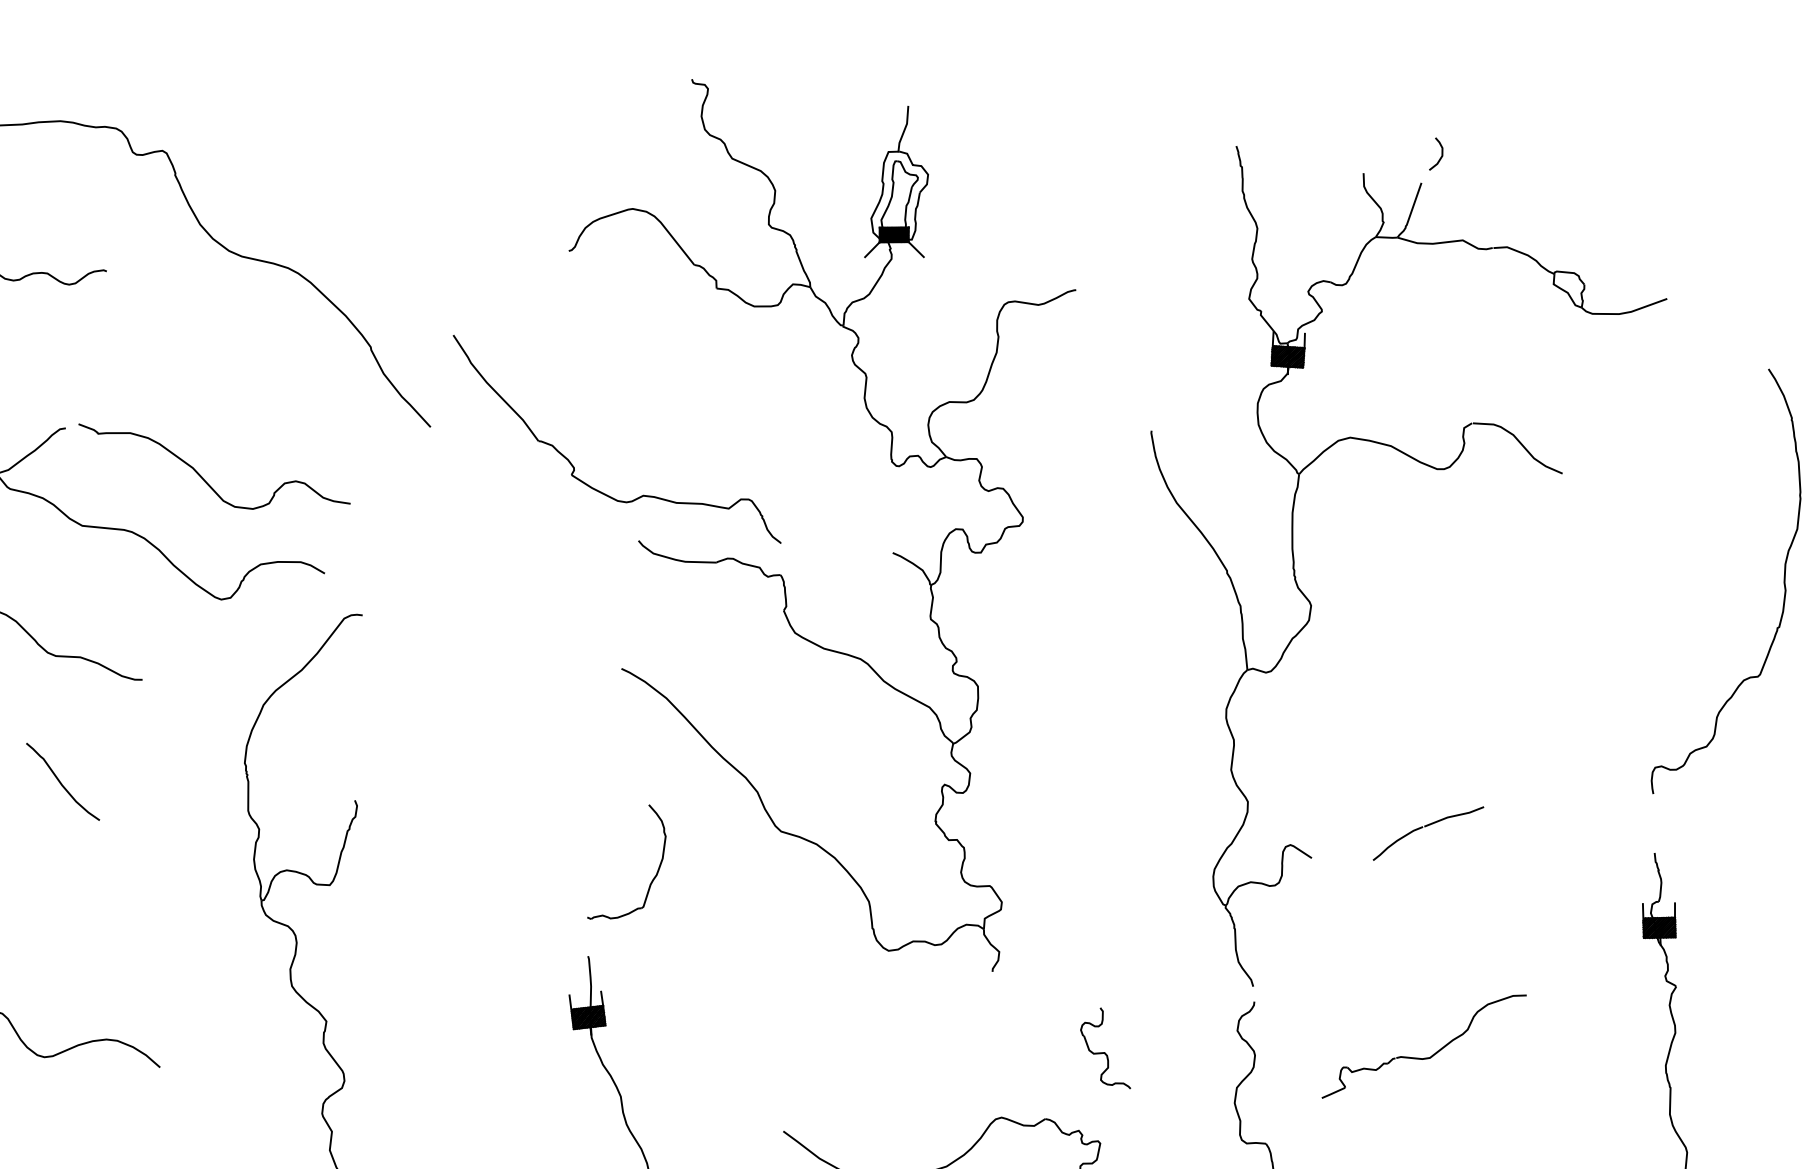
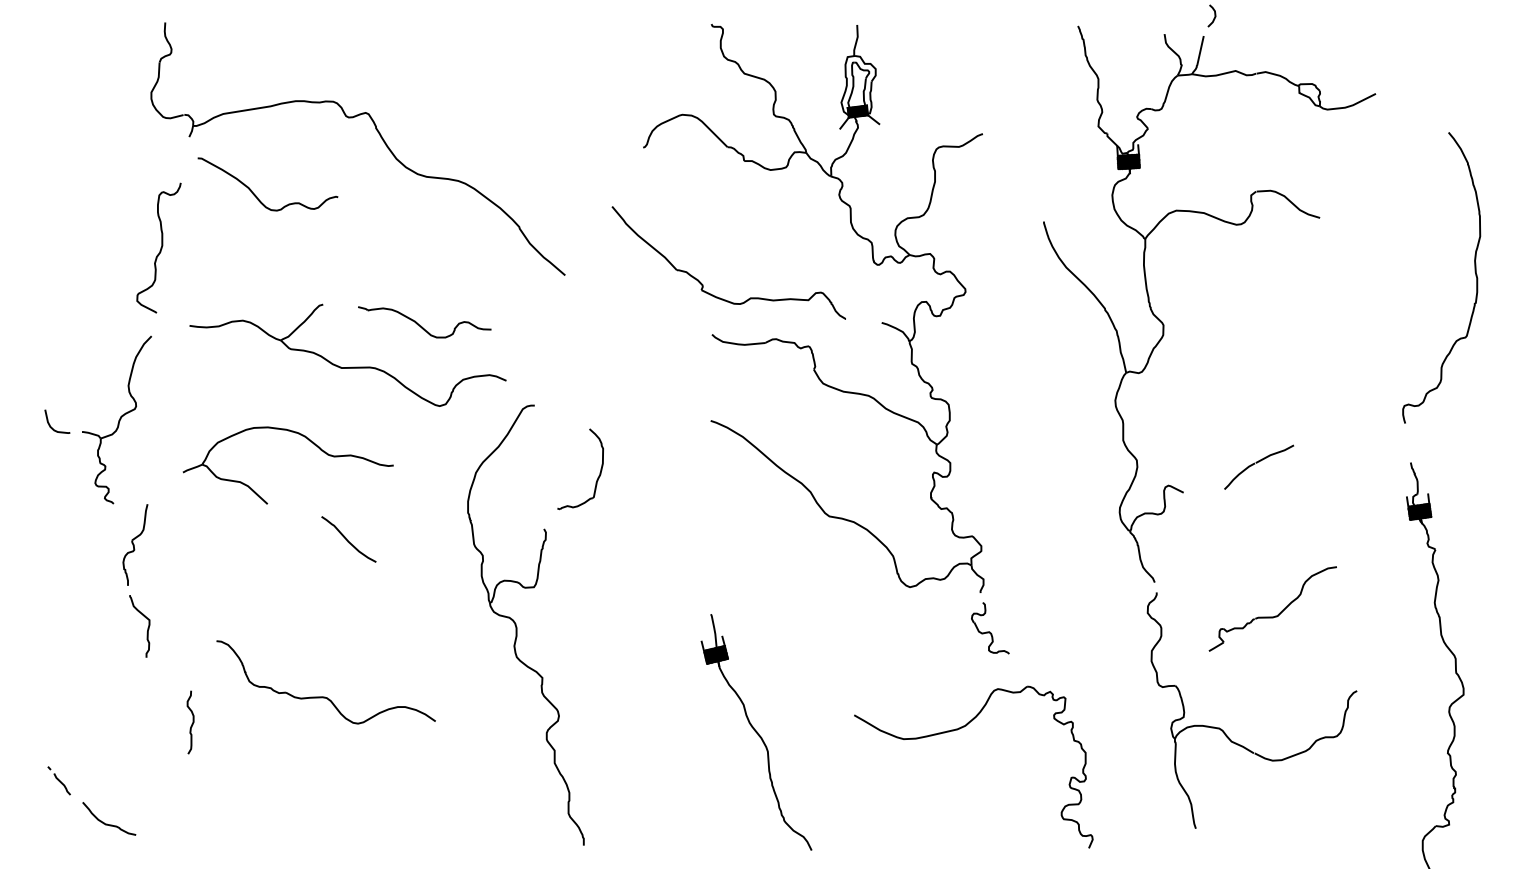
part: (575, 466) -> (703, 284), moved
part: (213, 472) -> (424, 322), size x0.71
part: (652, 878) -> (597, 477), moved
part: (1107, 1047) -> (990, 628), moved

